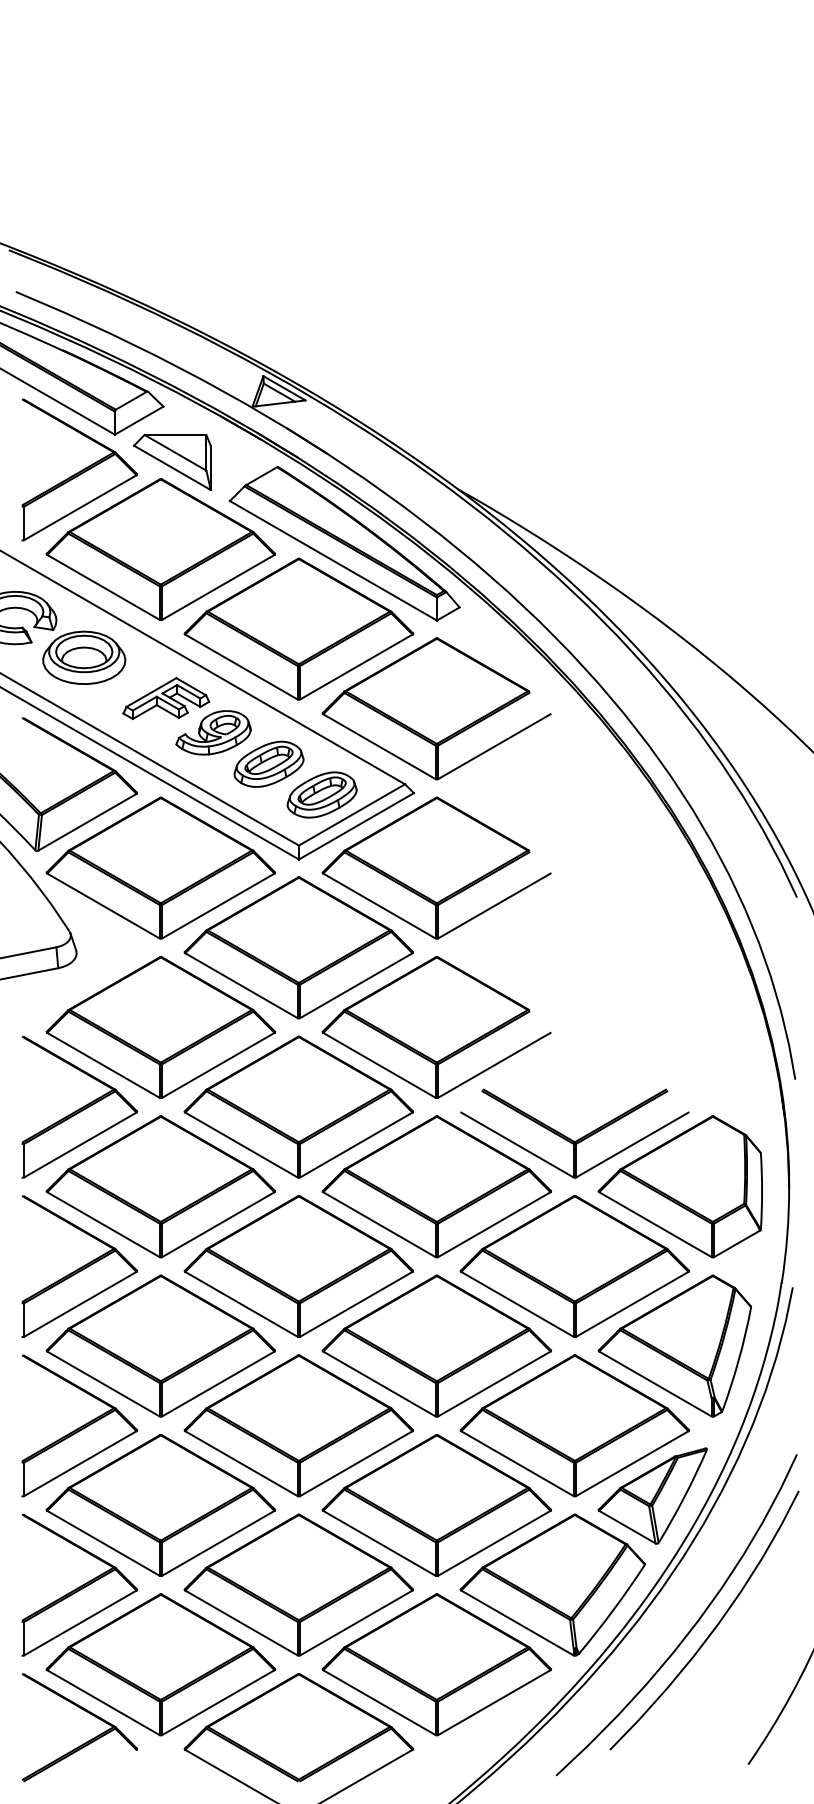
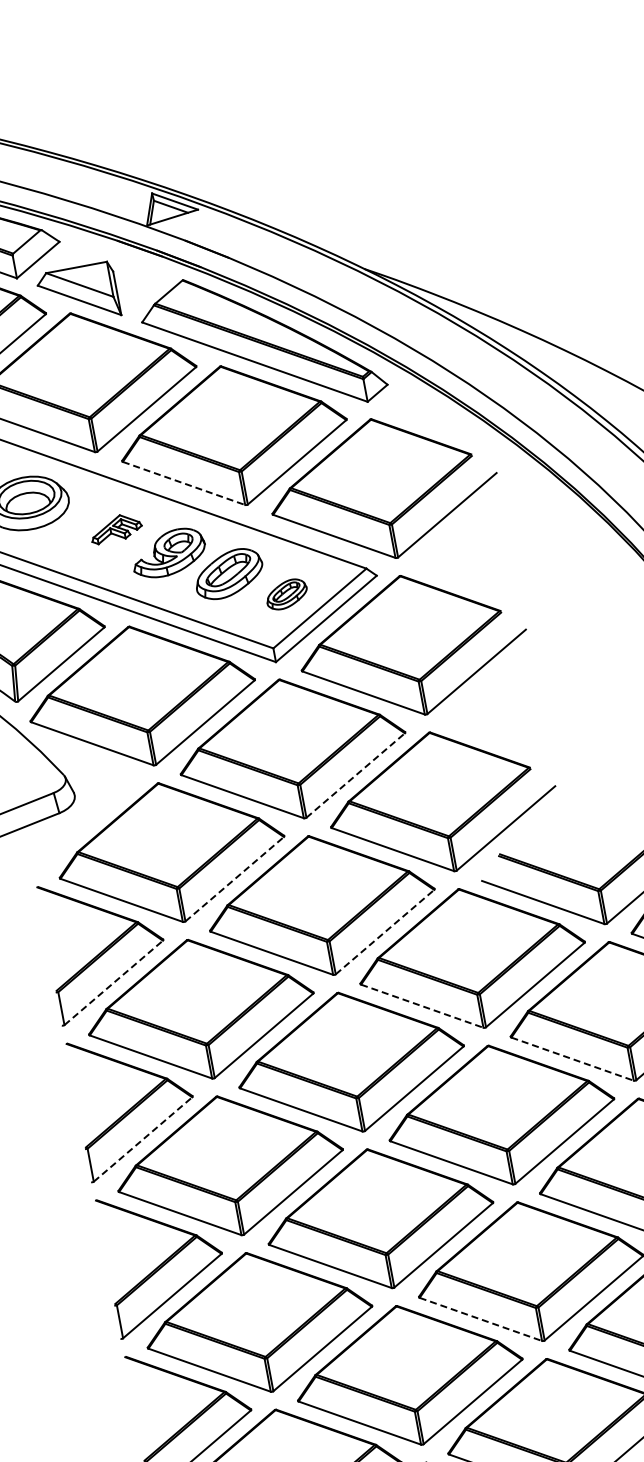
line: (241, 667) -> (184, 483), solid -> dashed
part: (166, 698) -> (116, 528), size x0.6
part: (321, 794) -> (286, 594), size x0.6
line: (356, 985) -> (355, 775), solid -> dashed
line: (218, 1065) -> (234, 879), solid -> dashed
line: (80, 1145) -> (113, 983), solid -> dashed
line: (356, 1145) -> (385, 932), solid -> dashed
line: (379, 1224) -> (422, 1006), solid -> dashed
line: (80, 1304) -> (143, 1139), solid -> dashed
line: (517, 1304) -> (572, 1059), solid -> dashed
line: (379, 1543) -> (480, 1319), solid -> dashed

